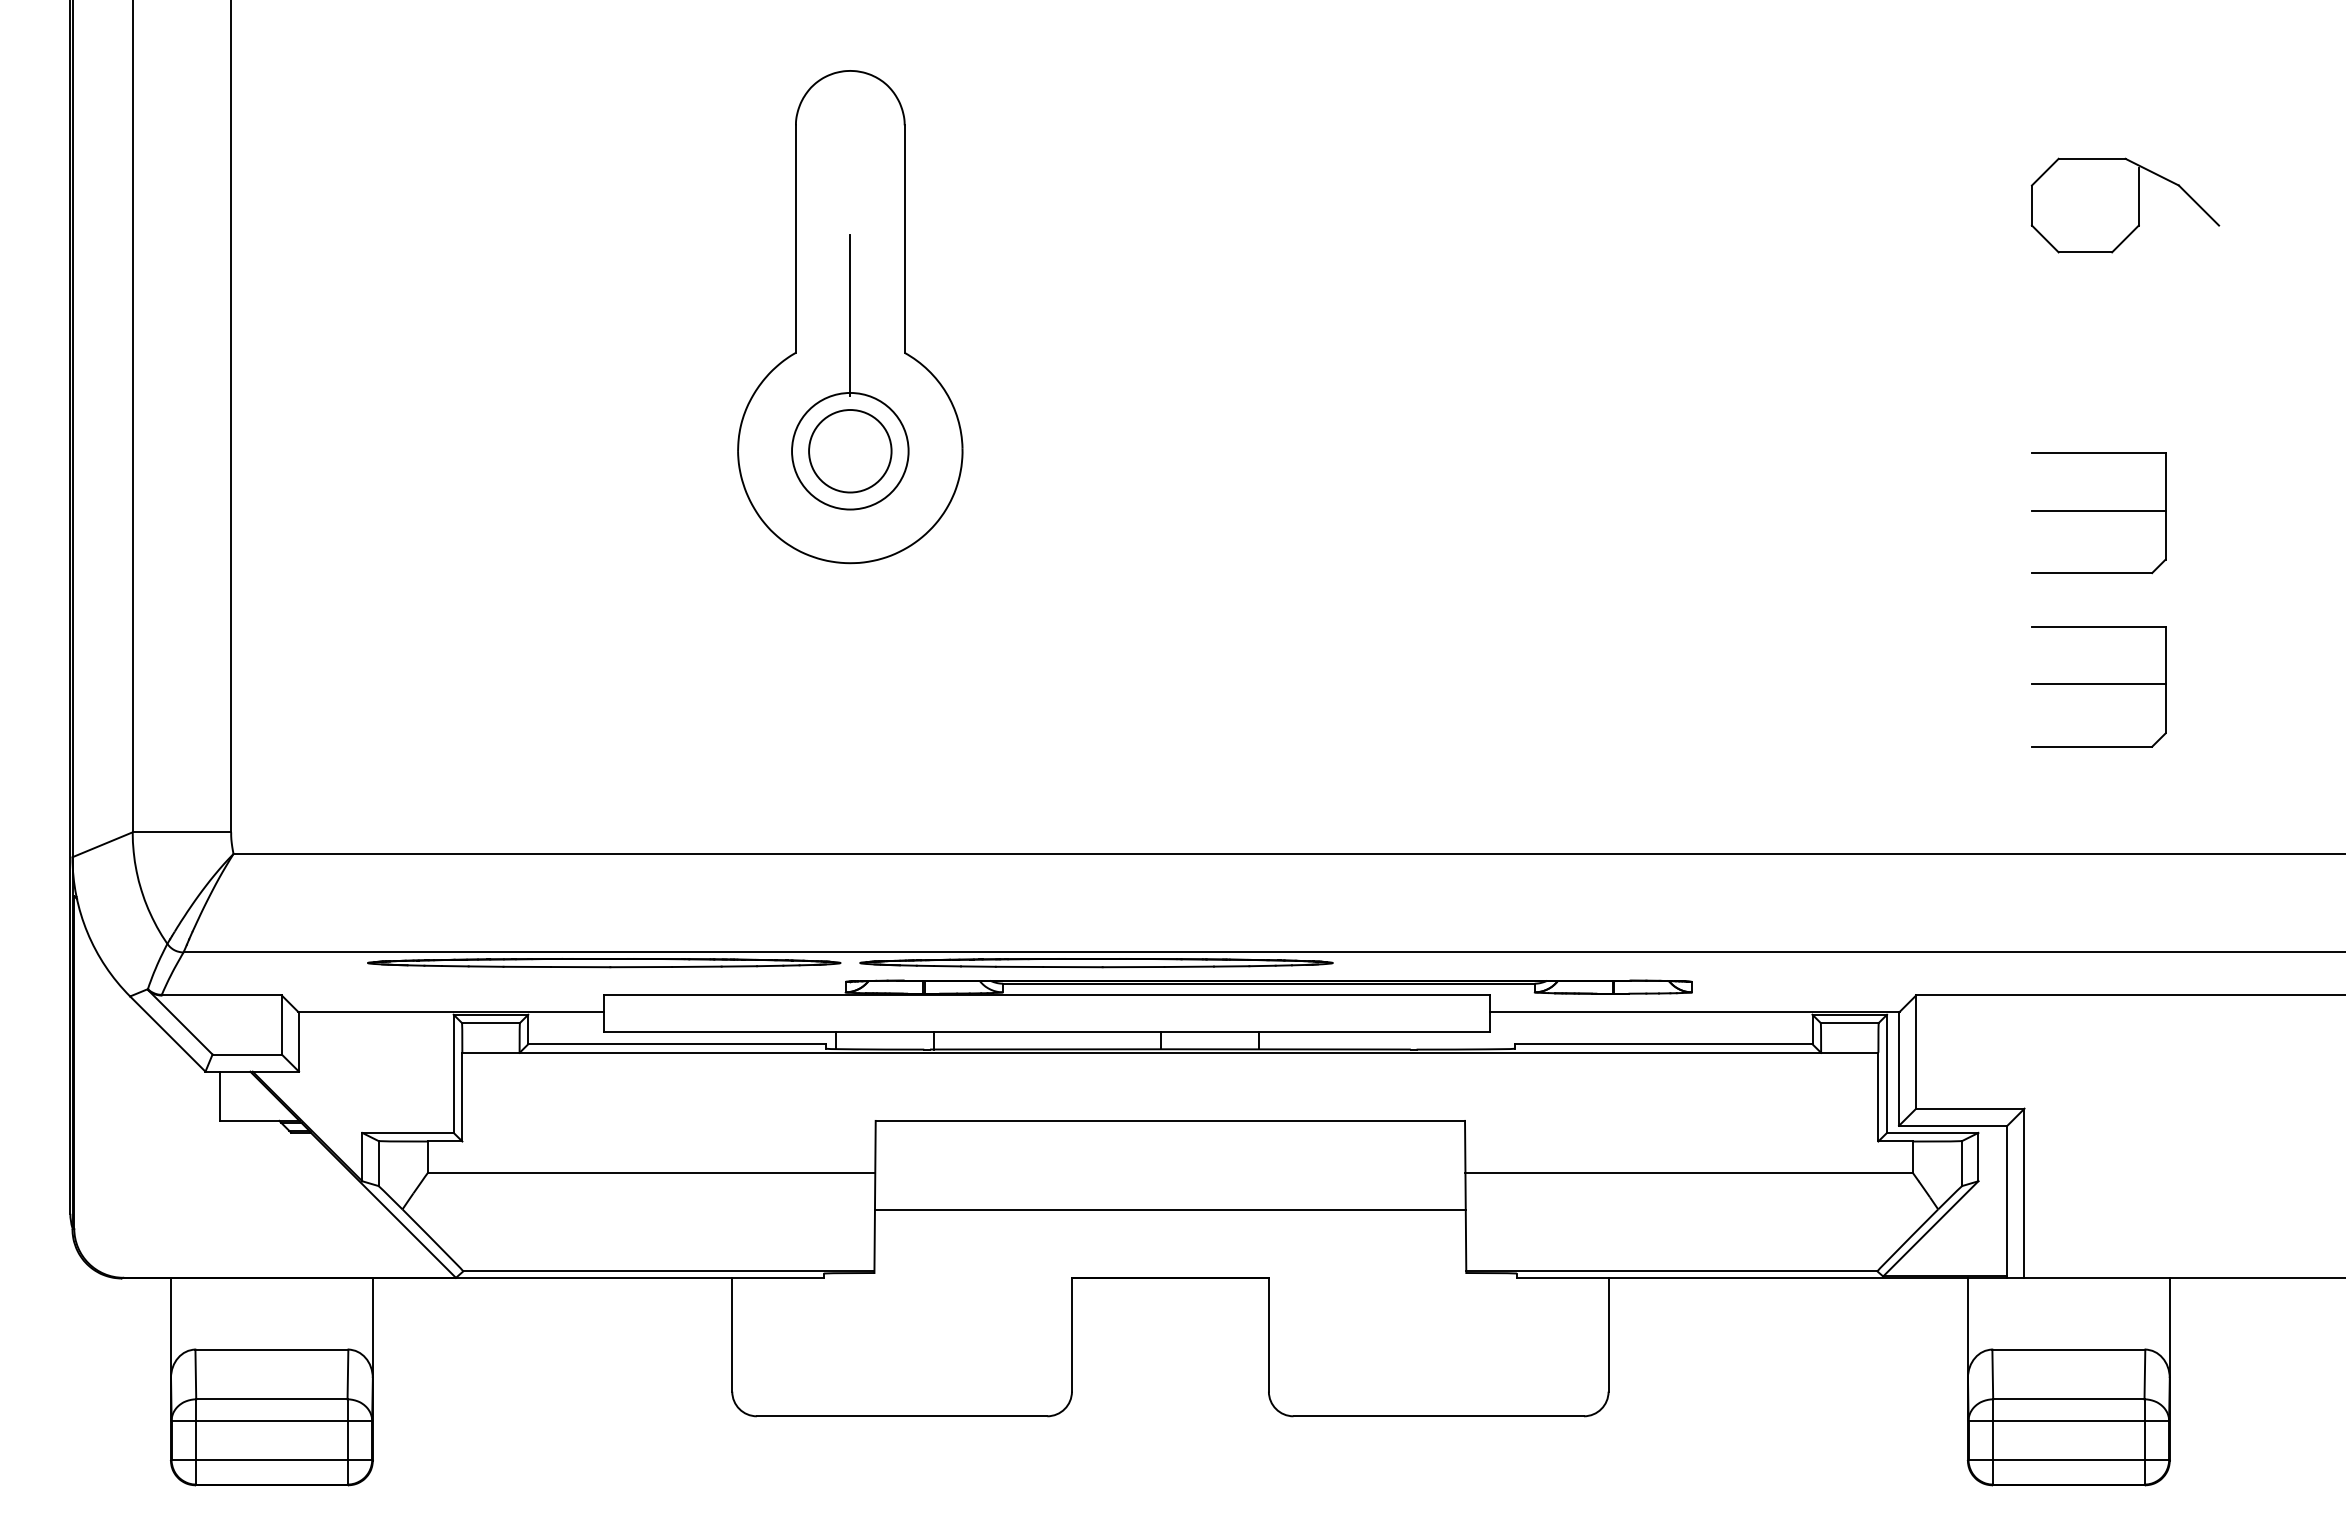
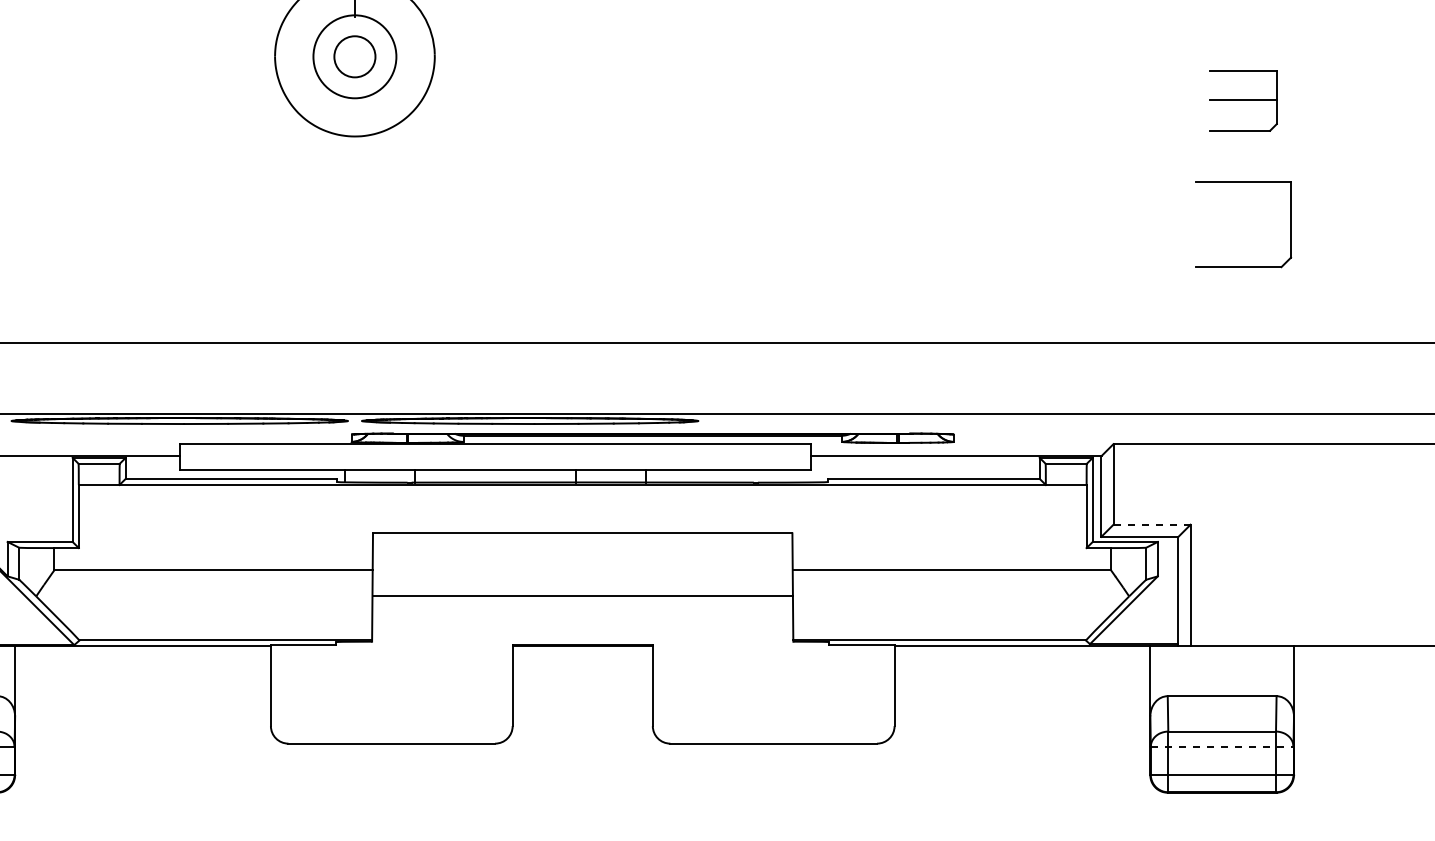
circle: (850, 451) -> (355, 56), size x0.7
part: (2098, 513) -> (1243, 101), size x0.7
line: (2098, 684) -> (1243, 222), removed
line: (1970, 1108) -> (1152, 524), solid -> dashed
line: (2069, 1420) -> (1222, 746), solid -> dashed

